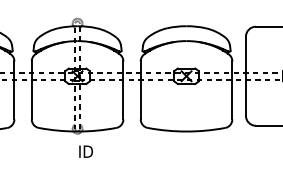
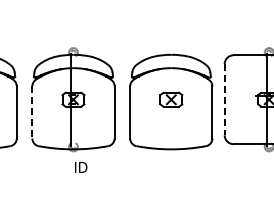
line: (245, 75) -> (224, 99), solid -> dashed
line: (31, 90) -> (32, 112), solid -> dashed

